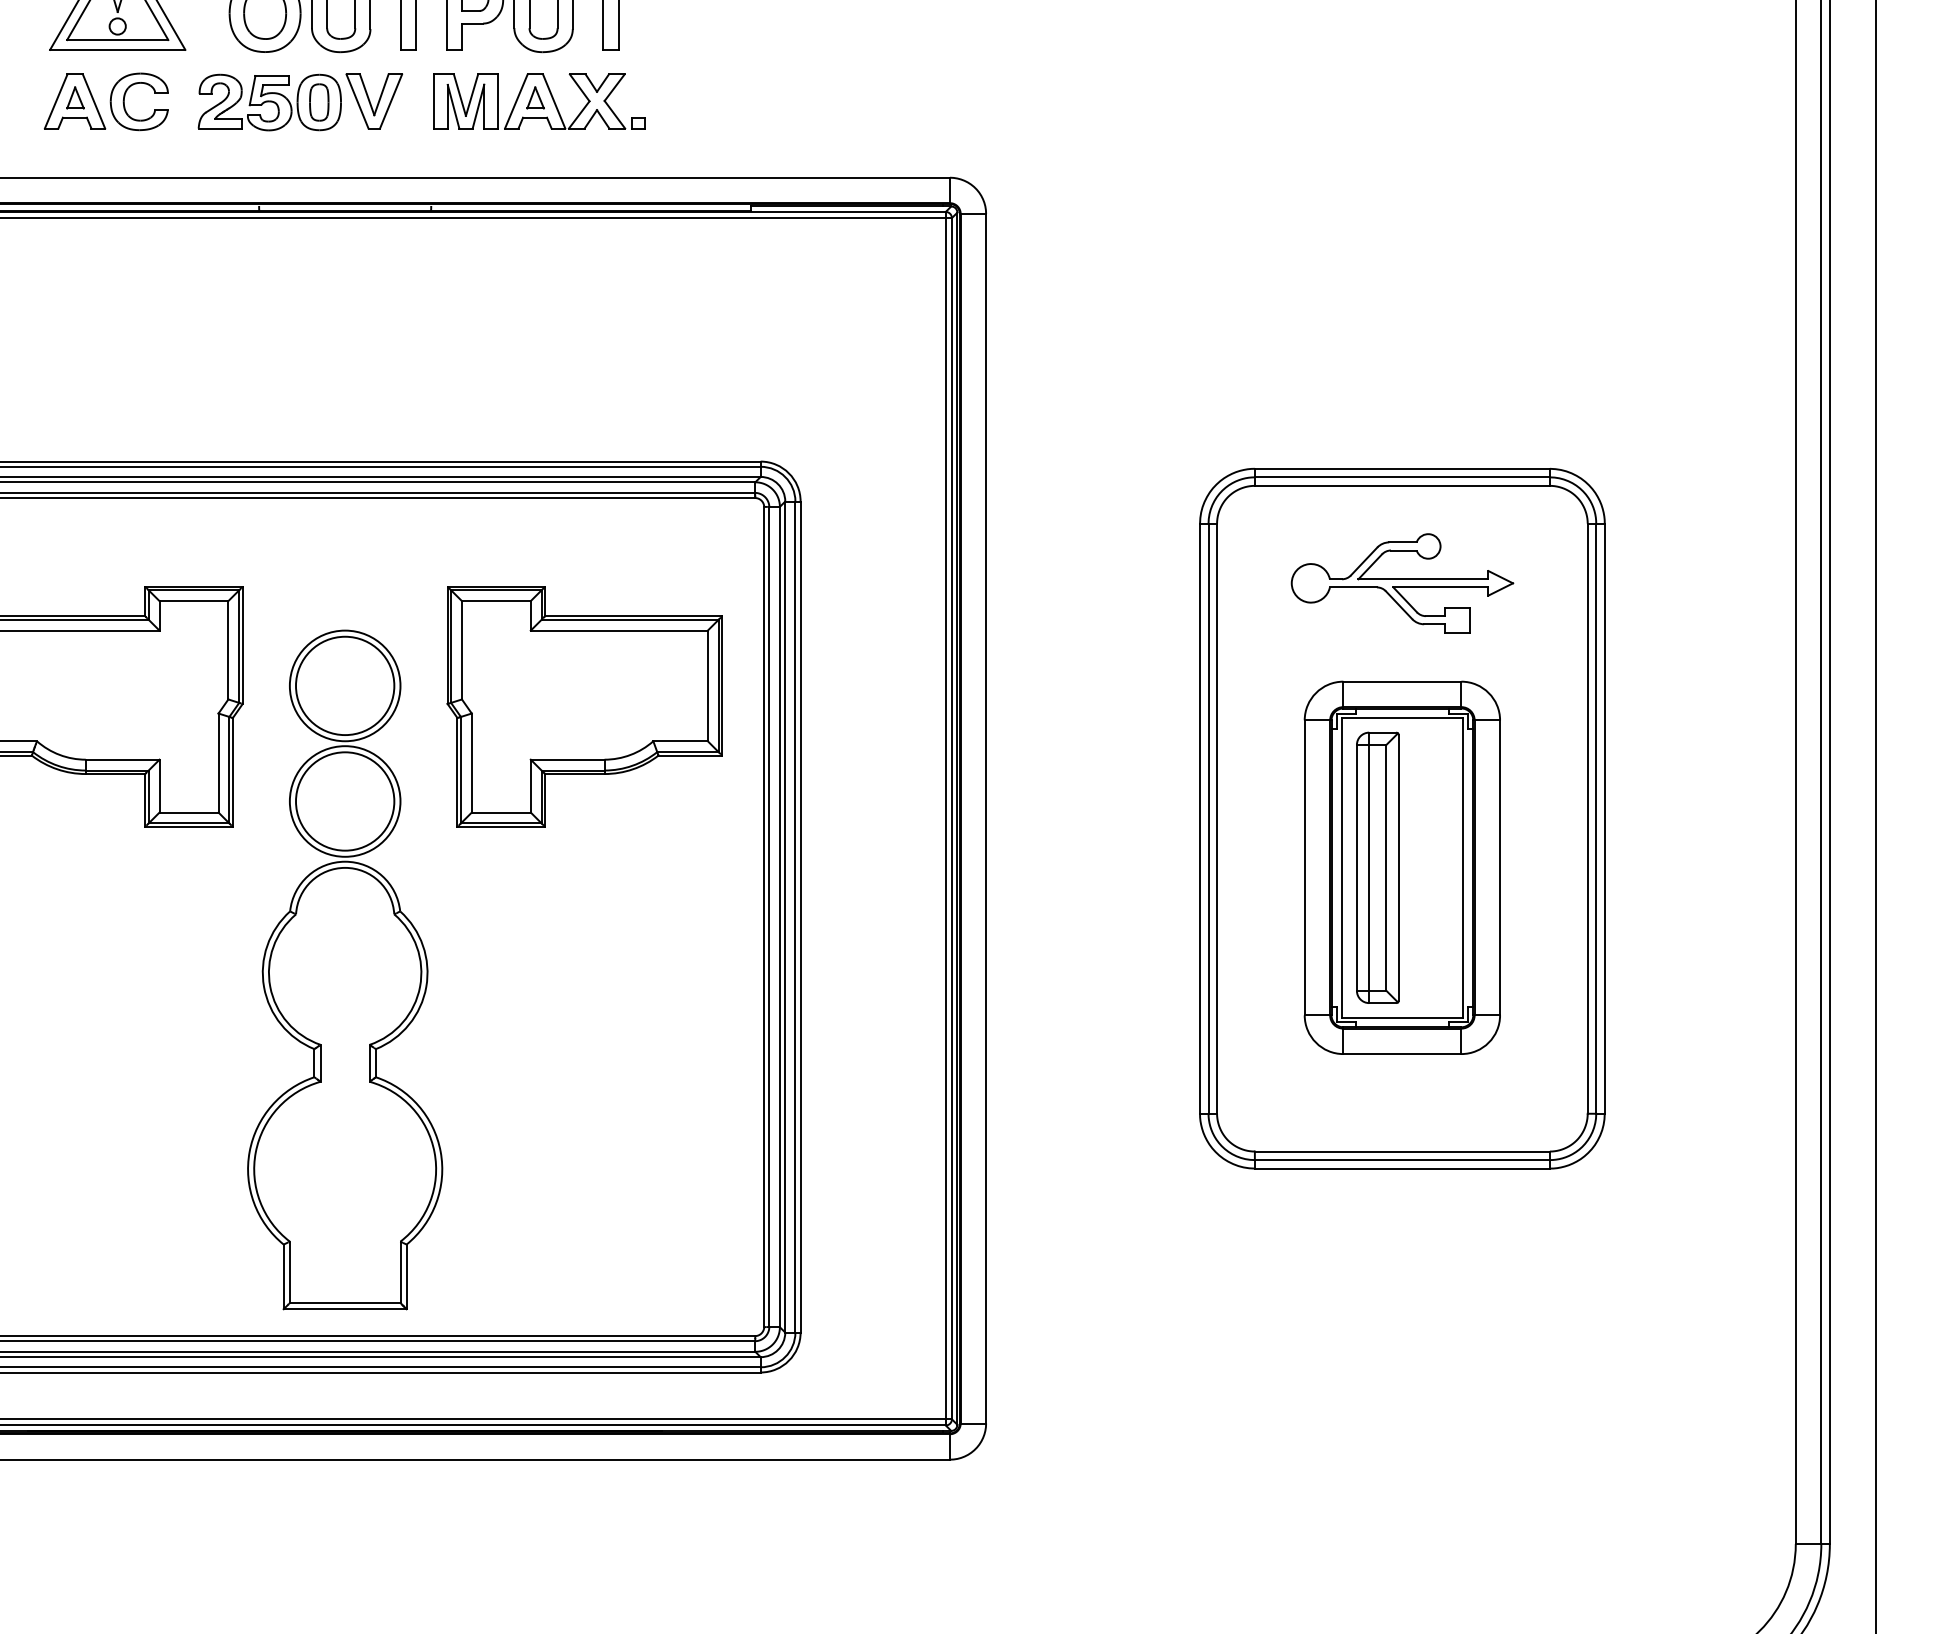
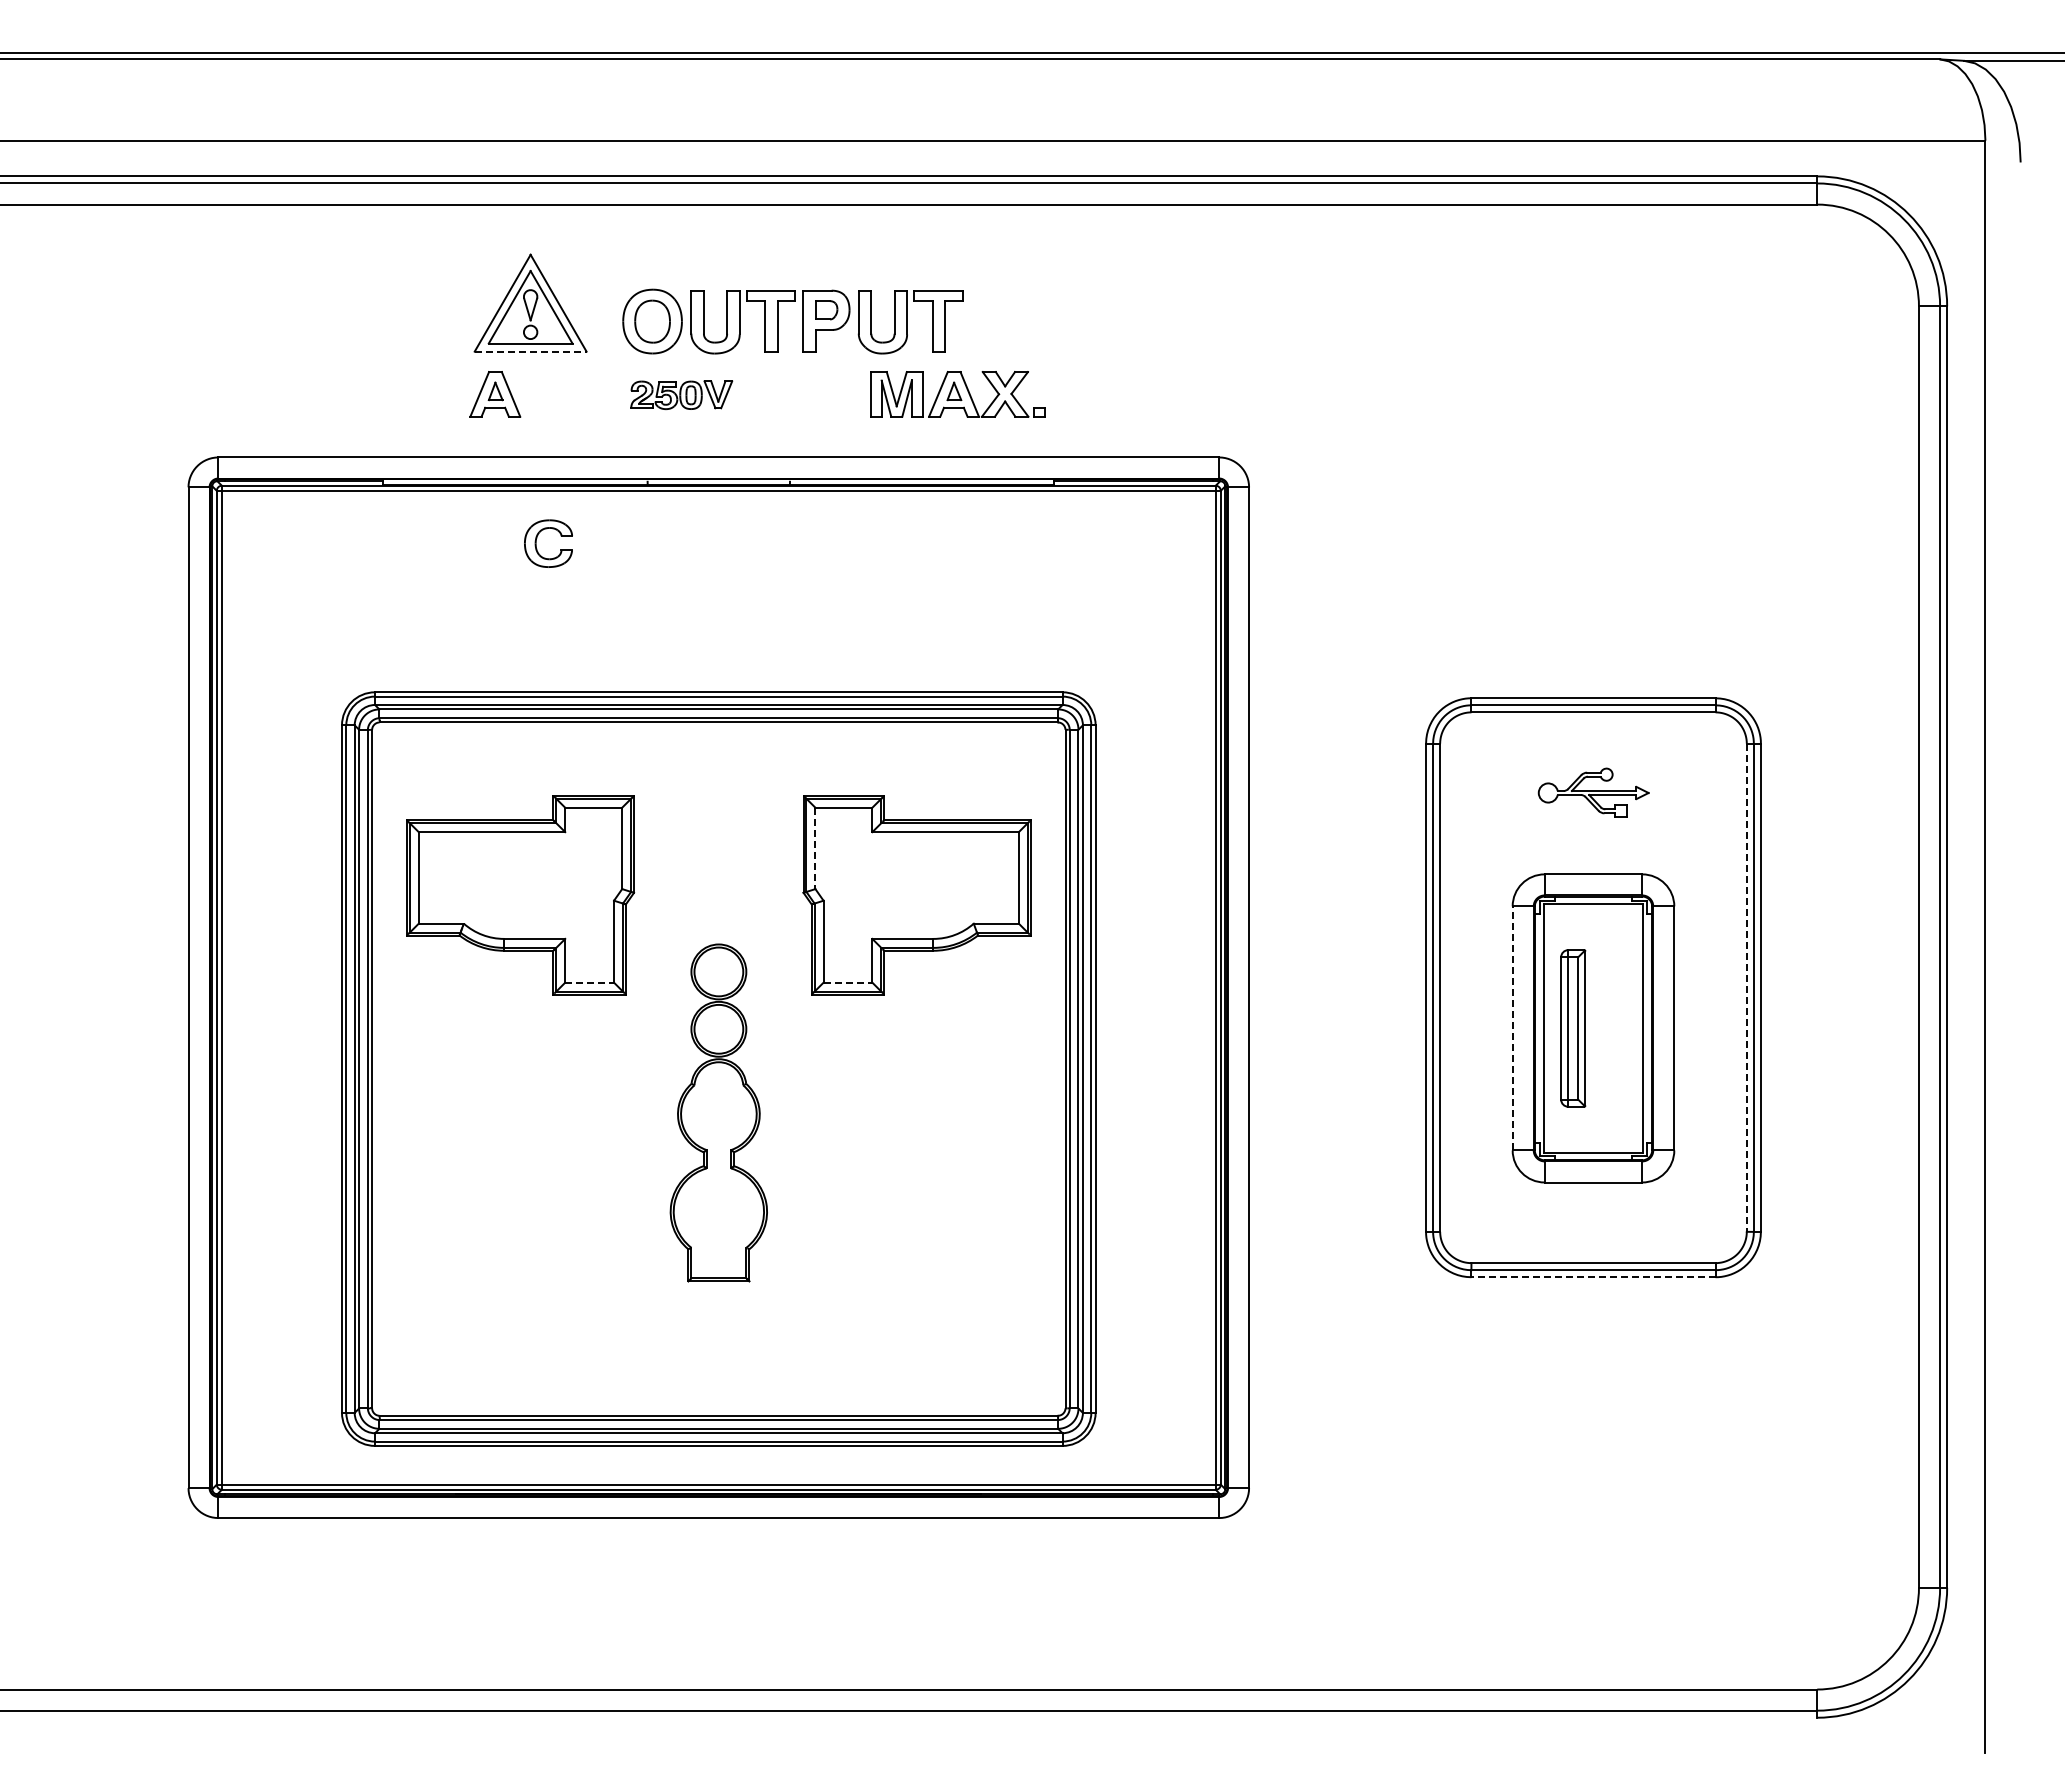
line: (117, 49) -> (530, 351), solid -> dashed
part: (124, 101) -> (536, 543), moved
part: (539, 101) -> (957, 394), moved
part: (300, 102) -> (681, 395), size x0.6
part: (1402, 582) -> (1593, 792), size x0.6
line: (462, 650) -> (815, 848), solid -> dashed
line: (190, 812) -> (590, 982), solid -> dashed
line: (501, 812) -> (848, 982), solid -> dashed
line: (1587, 819) -> (1746, 988), solid -> dashed
line: (1304, 866) -> (1512, 1027), solid -> dashed
part: (1378, 867) -> (1573, 1028), size x0.7
part: (344, 969) -> (718, 1112), size x0.6
line: (1402, 1168) -> (1593, 1277), solid -> dashed

